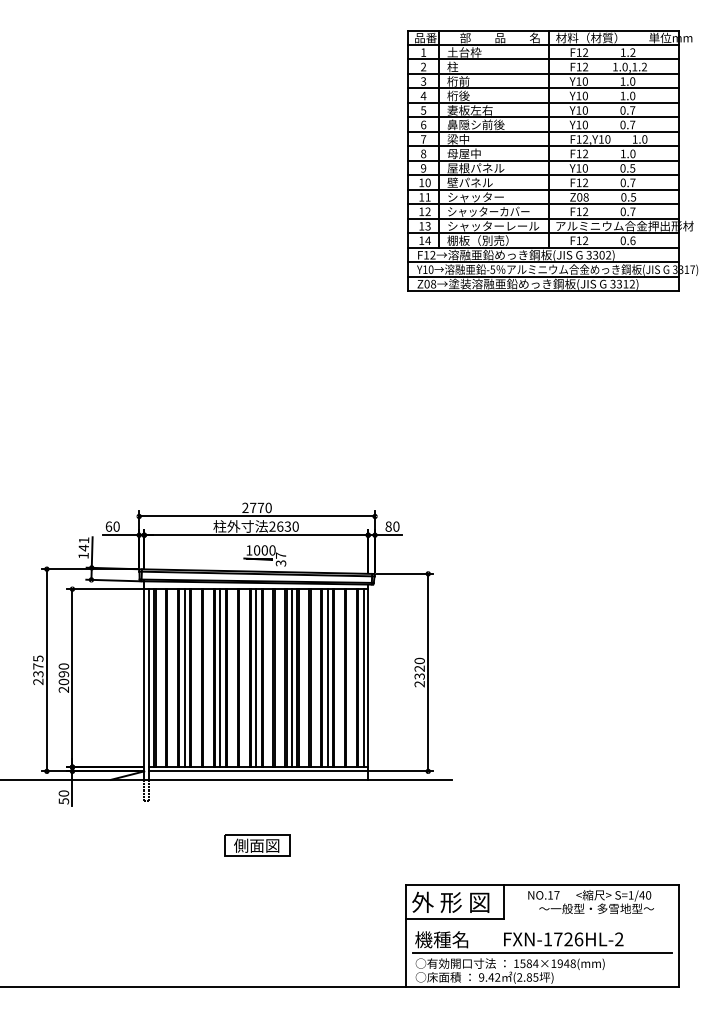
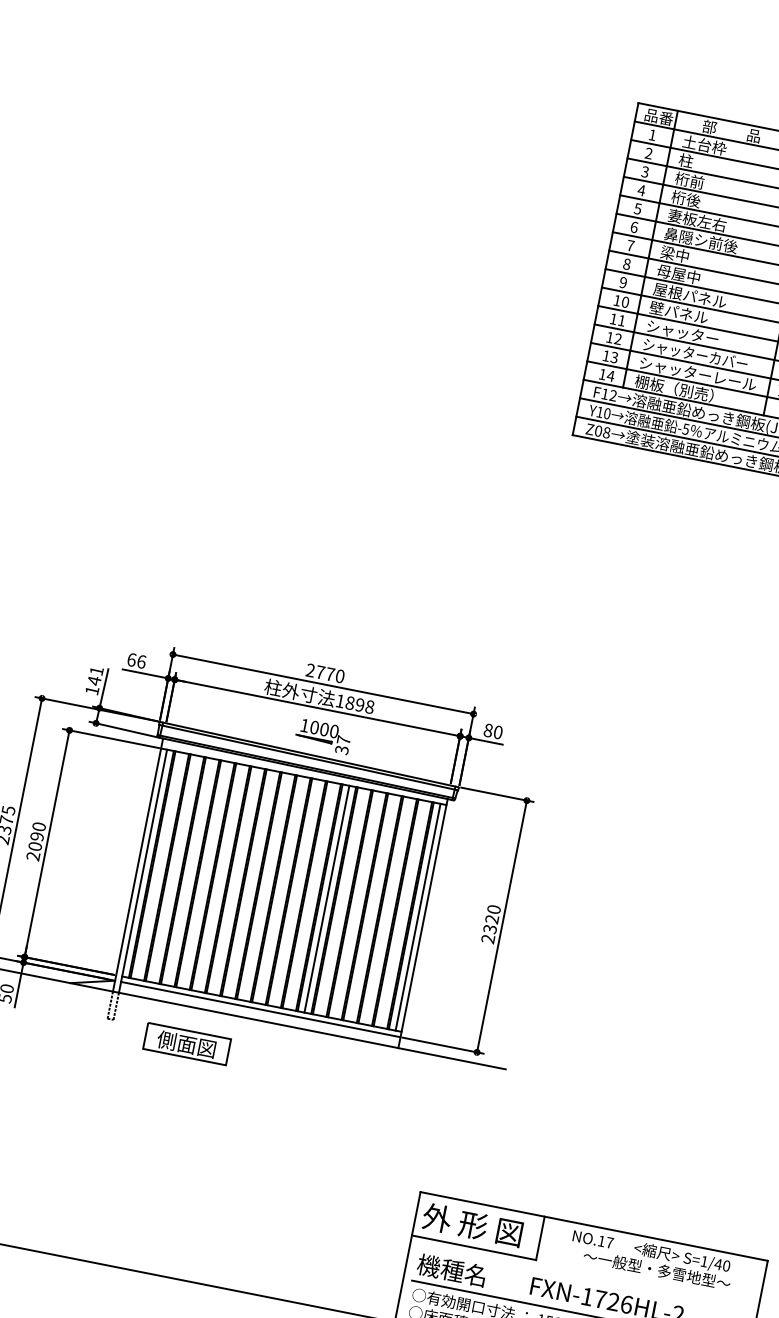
text: (116, 526) -> (141, 661), 60 -> 66
text: (283, 526) -> (354, 703), 2630 -> 1898
line: (184, 678) -> (189, 872), removed
line: (220, 678) -> (235, 881), removed
line: (256, 678) -> (281, 890), removed
line: (327, 678) -> (372, 908), removed
part: (257, 845) -> (187, 1044), moved

